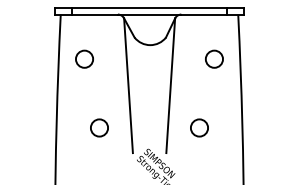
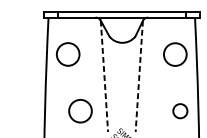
circle: (84, 58) -> (68, 53), size x1.6
circle: (214, 58) -> (175, 53), size x1.6
line: (128, 86) -> (104, 76), solid -> dashed
line: (170, 86) -> (139, 76), solid -> dashed
circle: (99, 127) -> (80, 110), size x1.6
circle: (199, 127) -> (180, 110), moved

